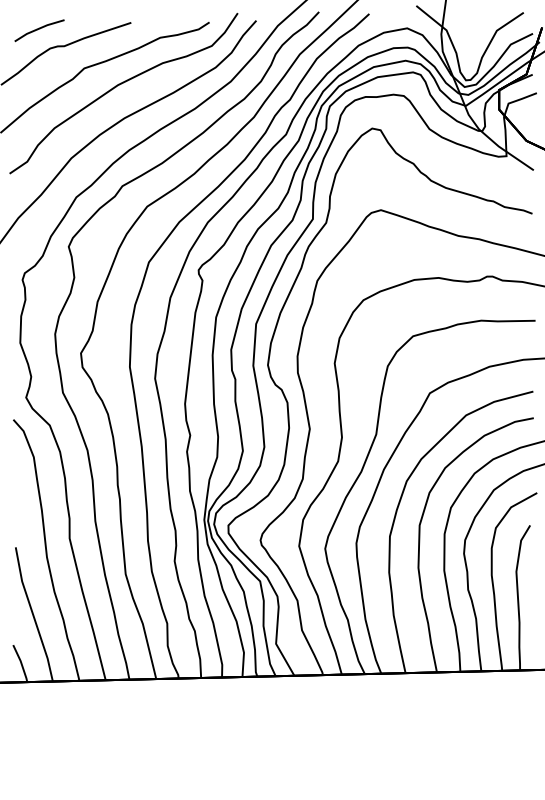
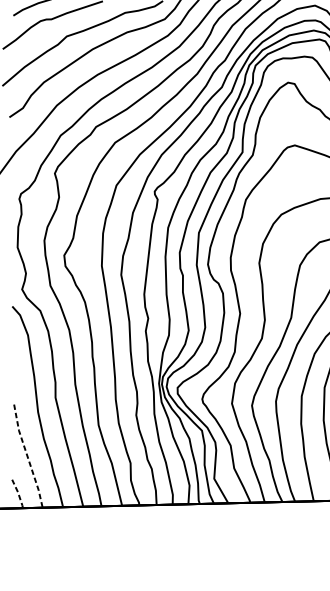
line: (33, 615) -> (27, 456), solid -> dashed
line: (21, 662) -> (18, 493), solid -> dashed

